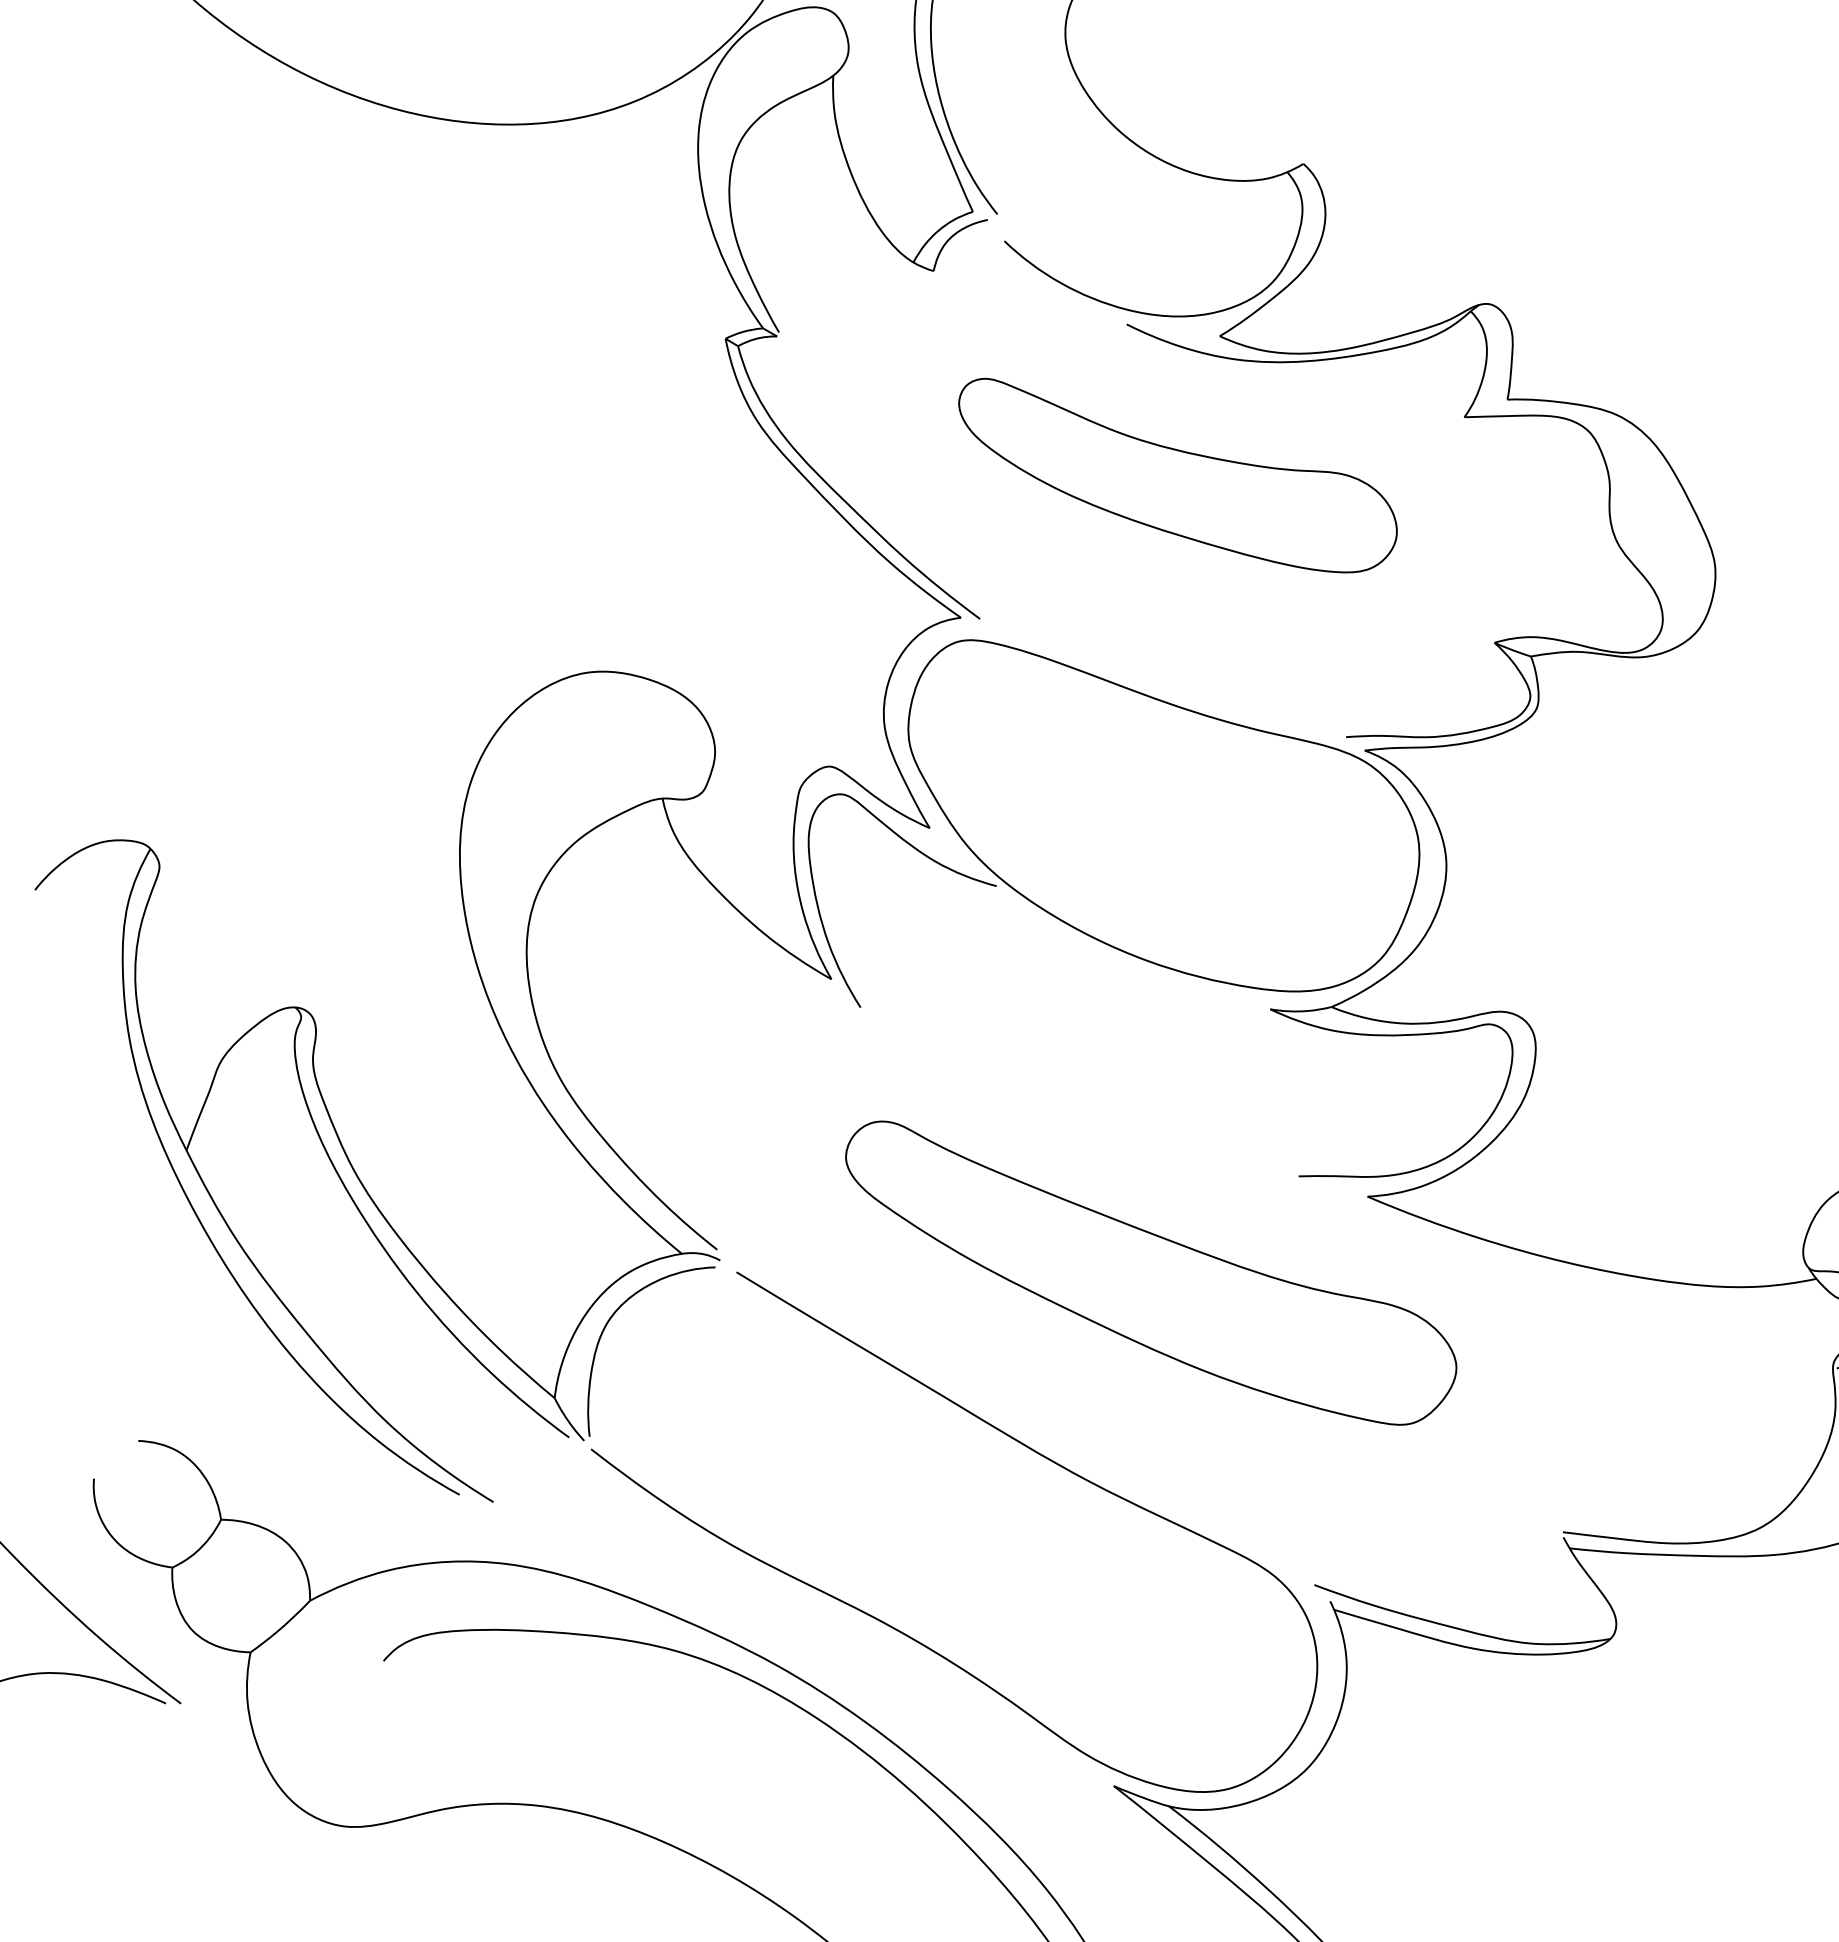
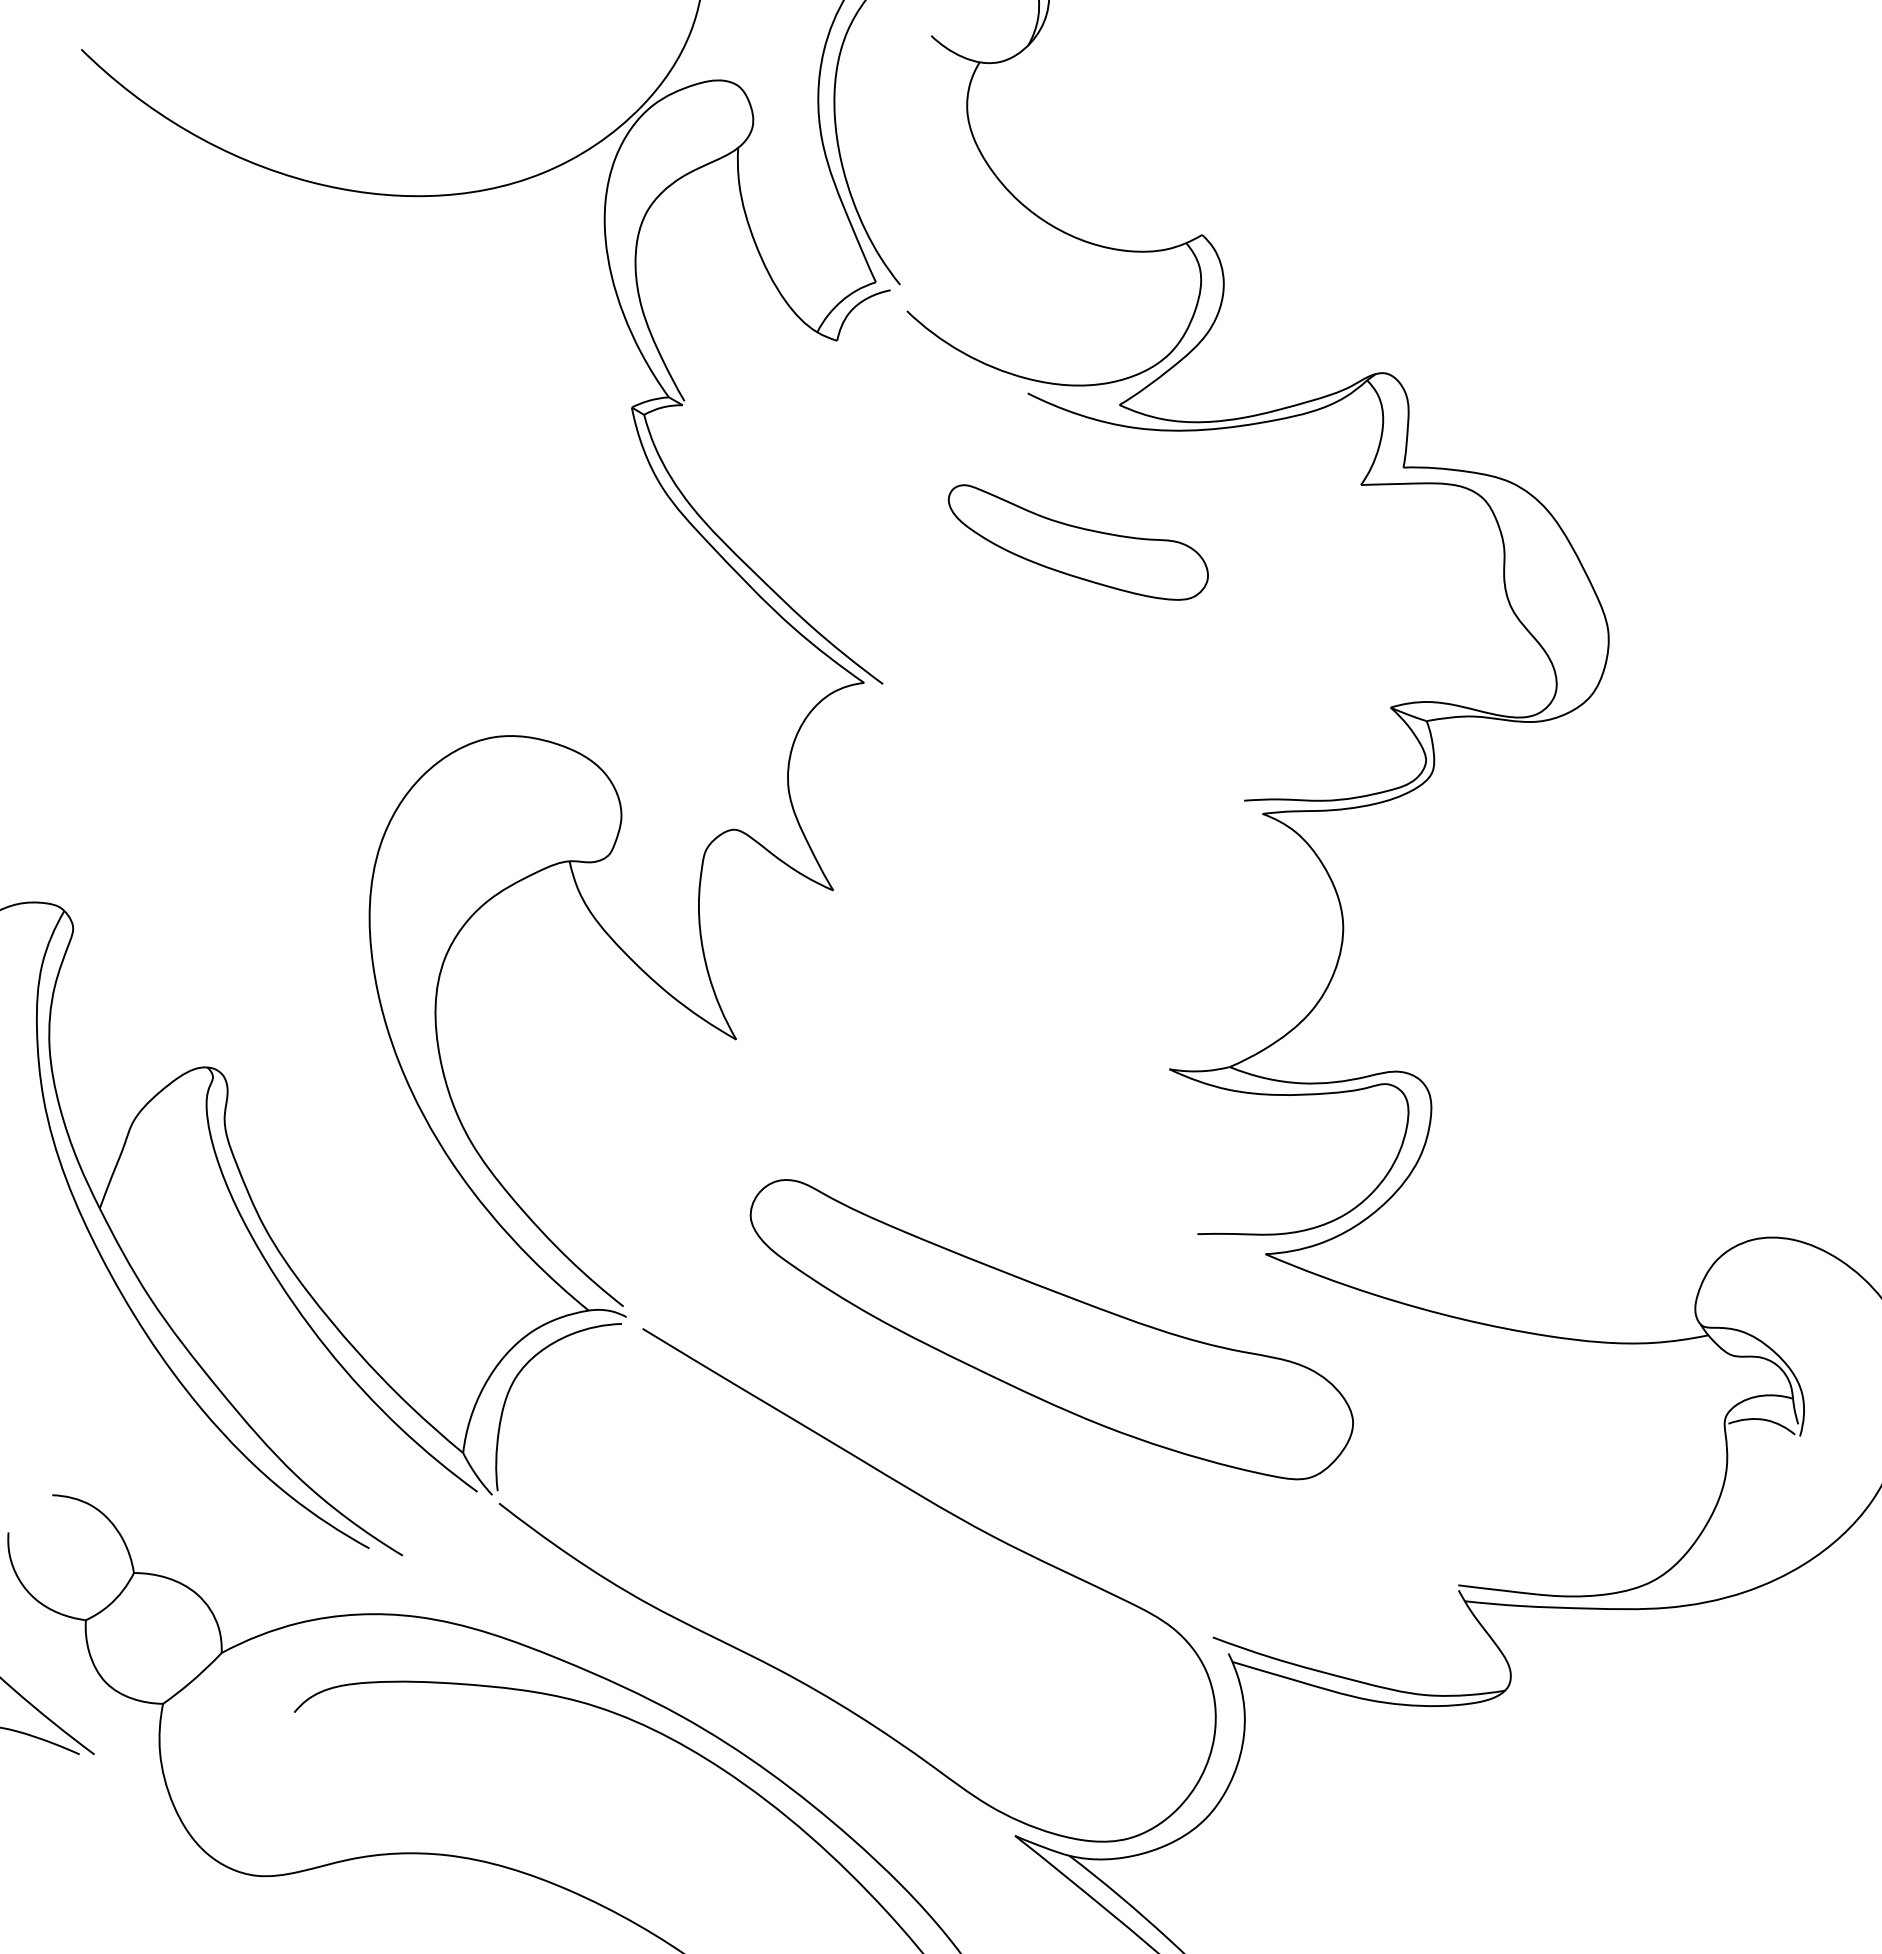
part: (1178, 475) -> (1078, 542), size x0.6
part: (1114, 823) -> (1015, 885), removed

